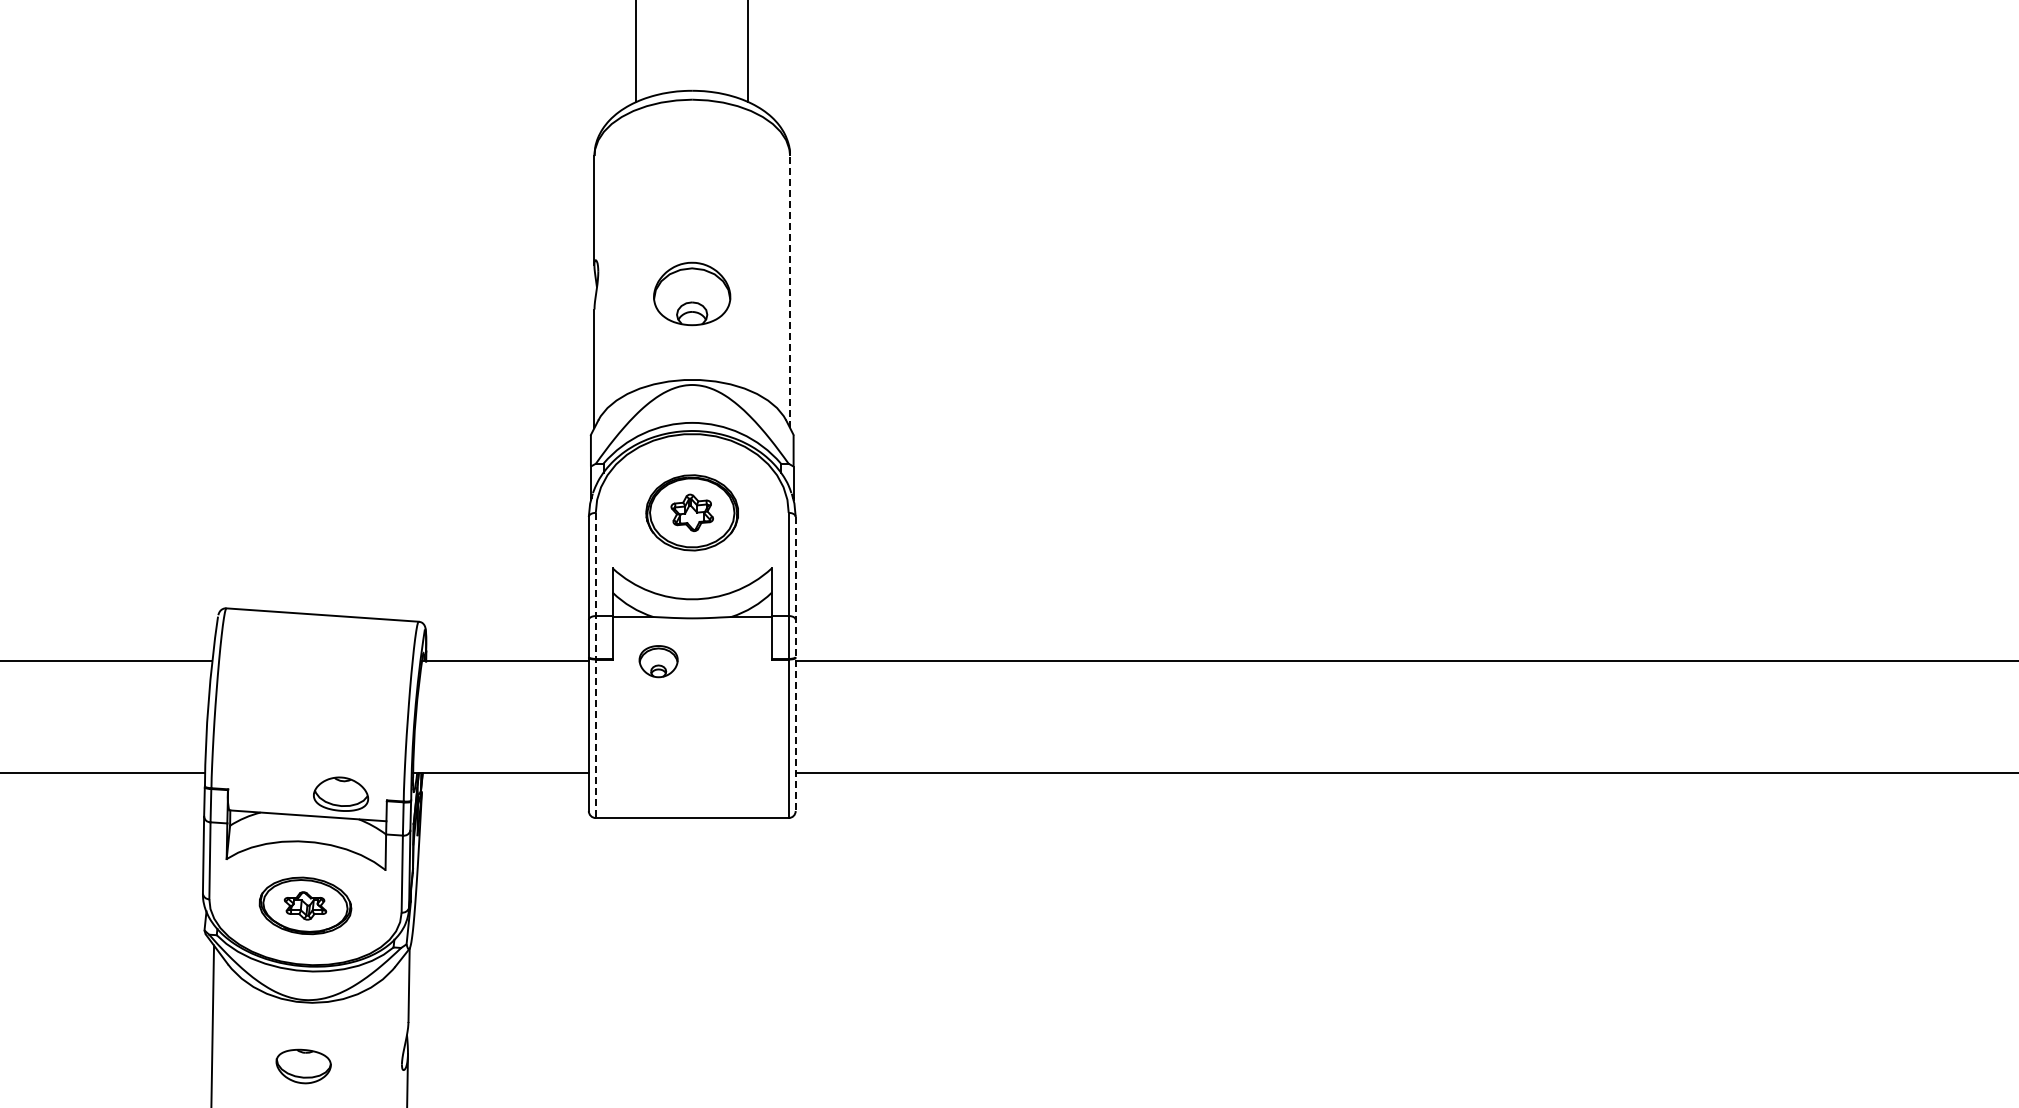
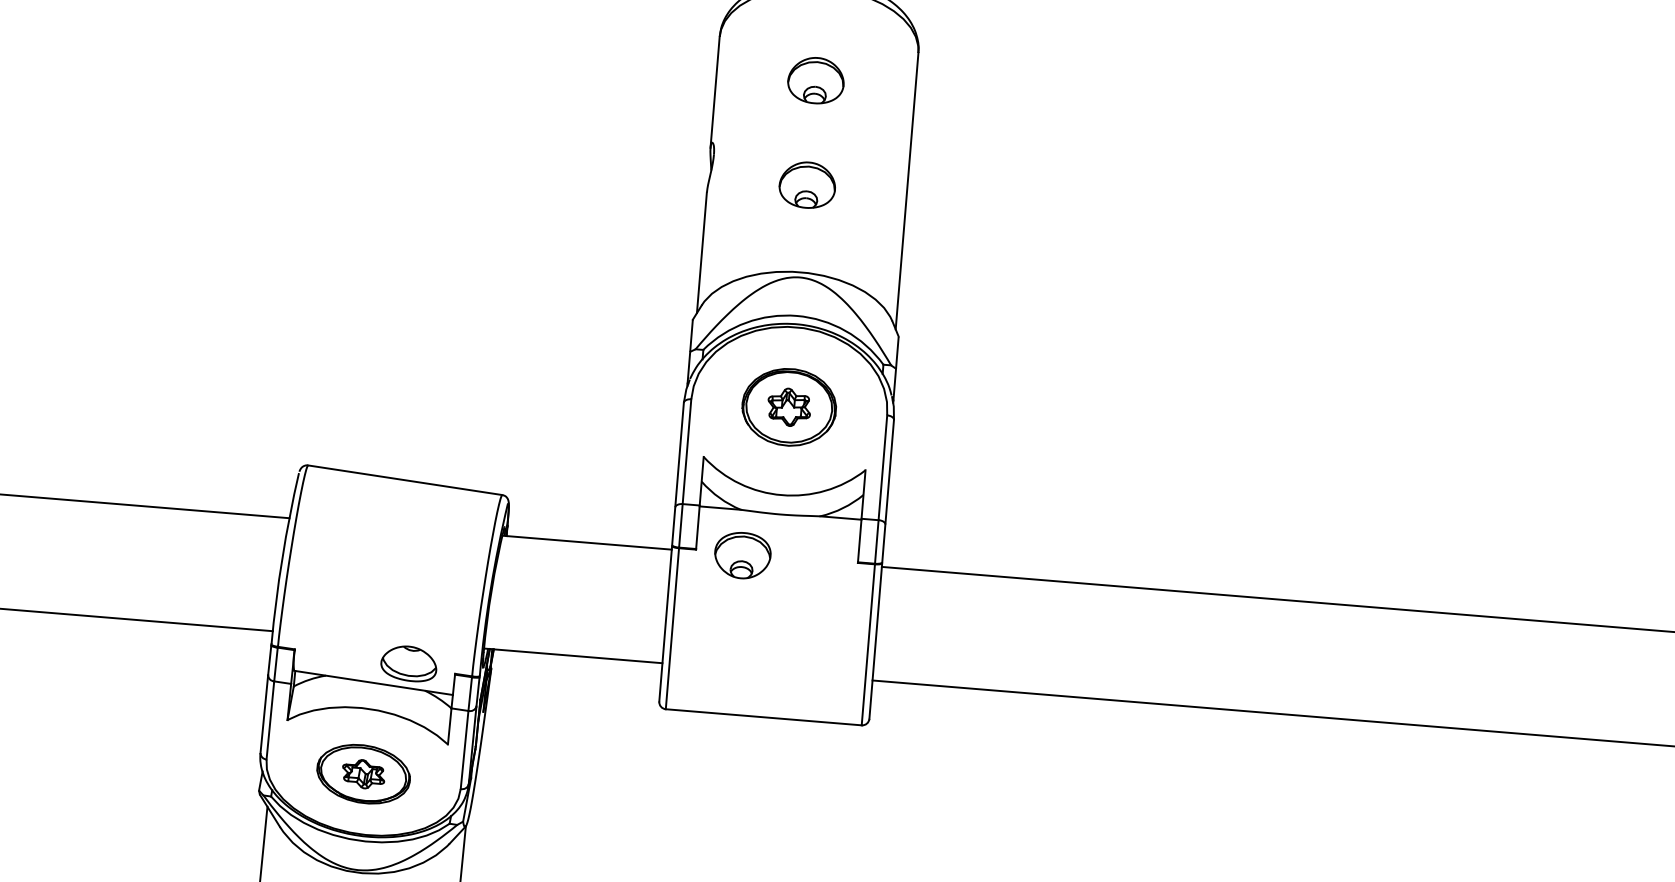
part: (692, 191) -> (816, 80), added
line: (790, 291) -> (907, 190), dashed -> solid
part: (692, 294) -> (807, 185), size x0.71
part: (658, 661) -> (742, 555), size x1.43
line: (795, 664) -> (881, 569), dashed -> solid
line: (595, 665) -> (678, 554), dashed -> solid

